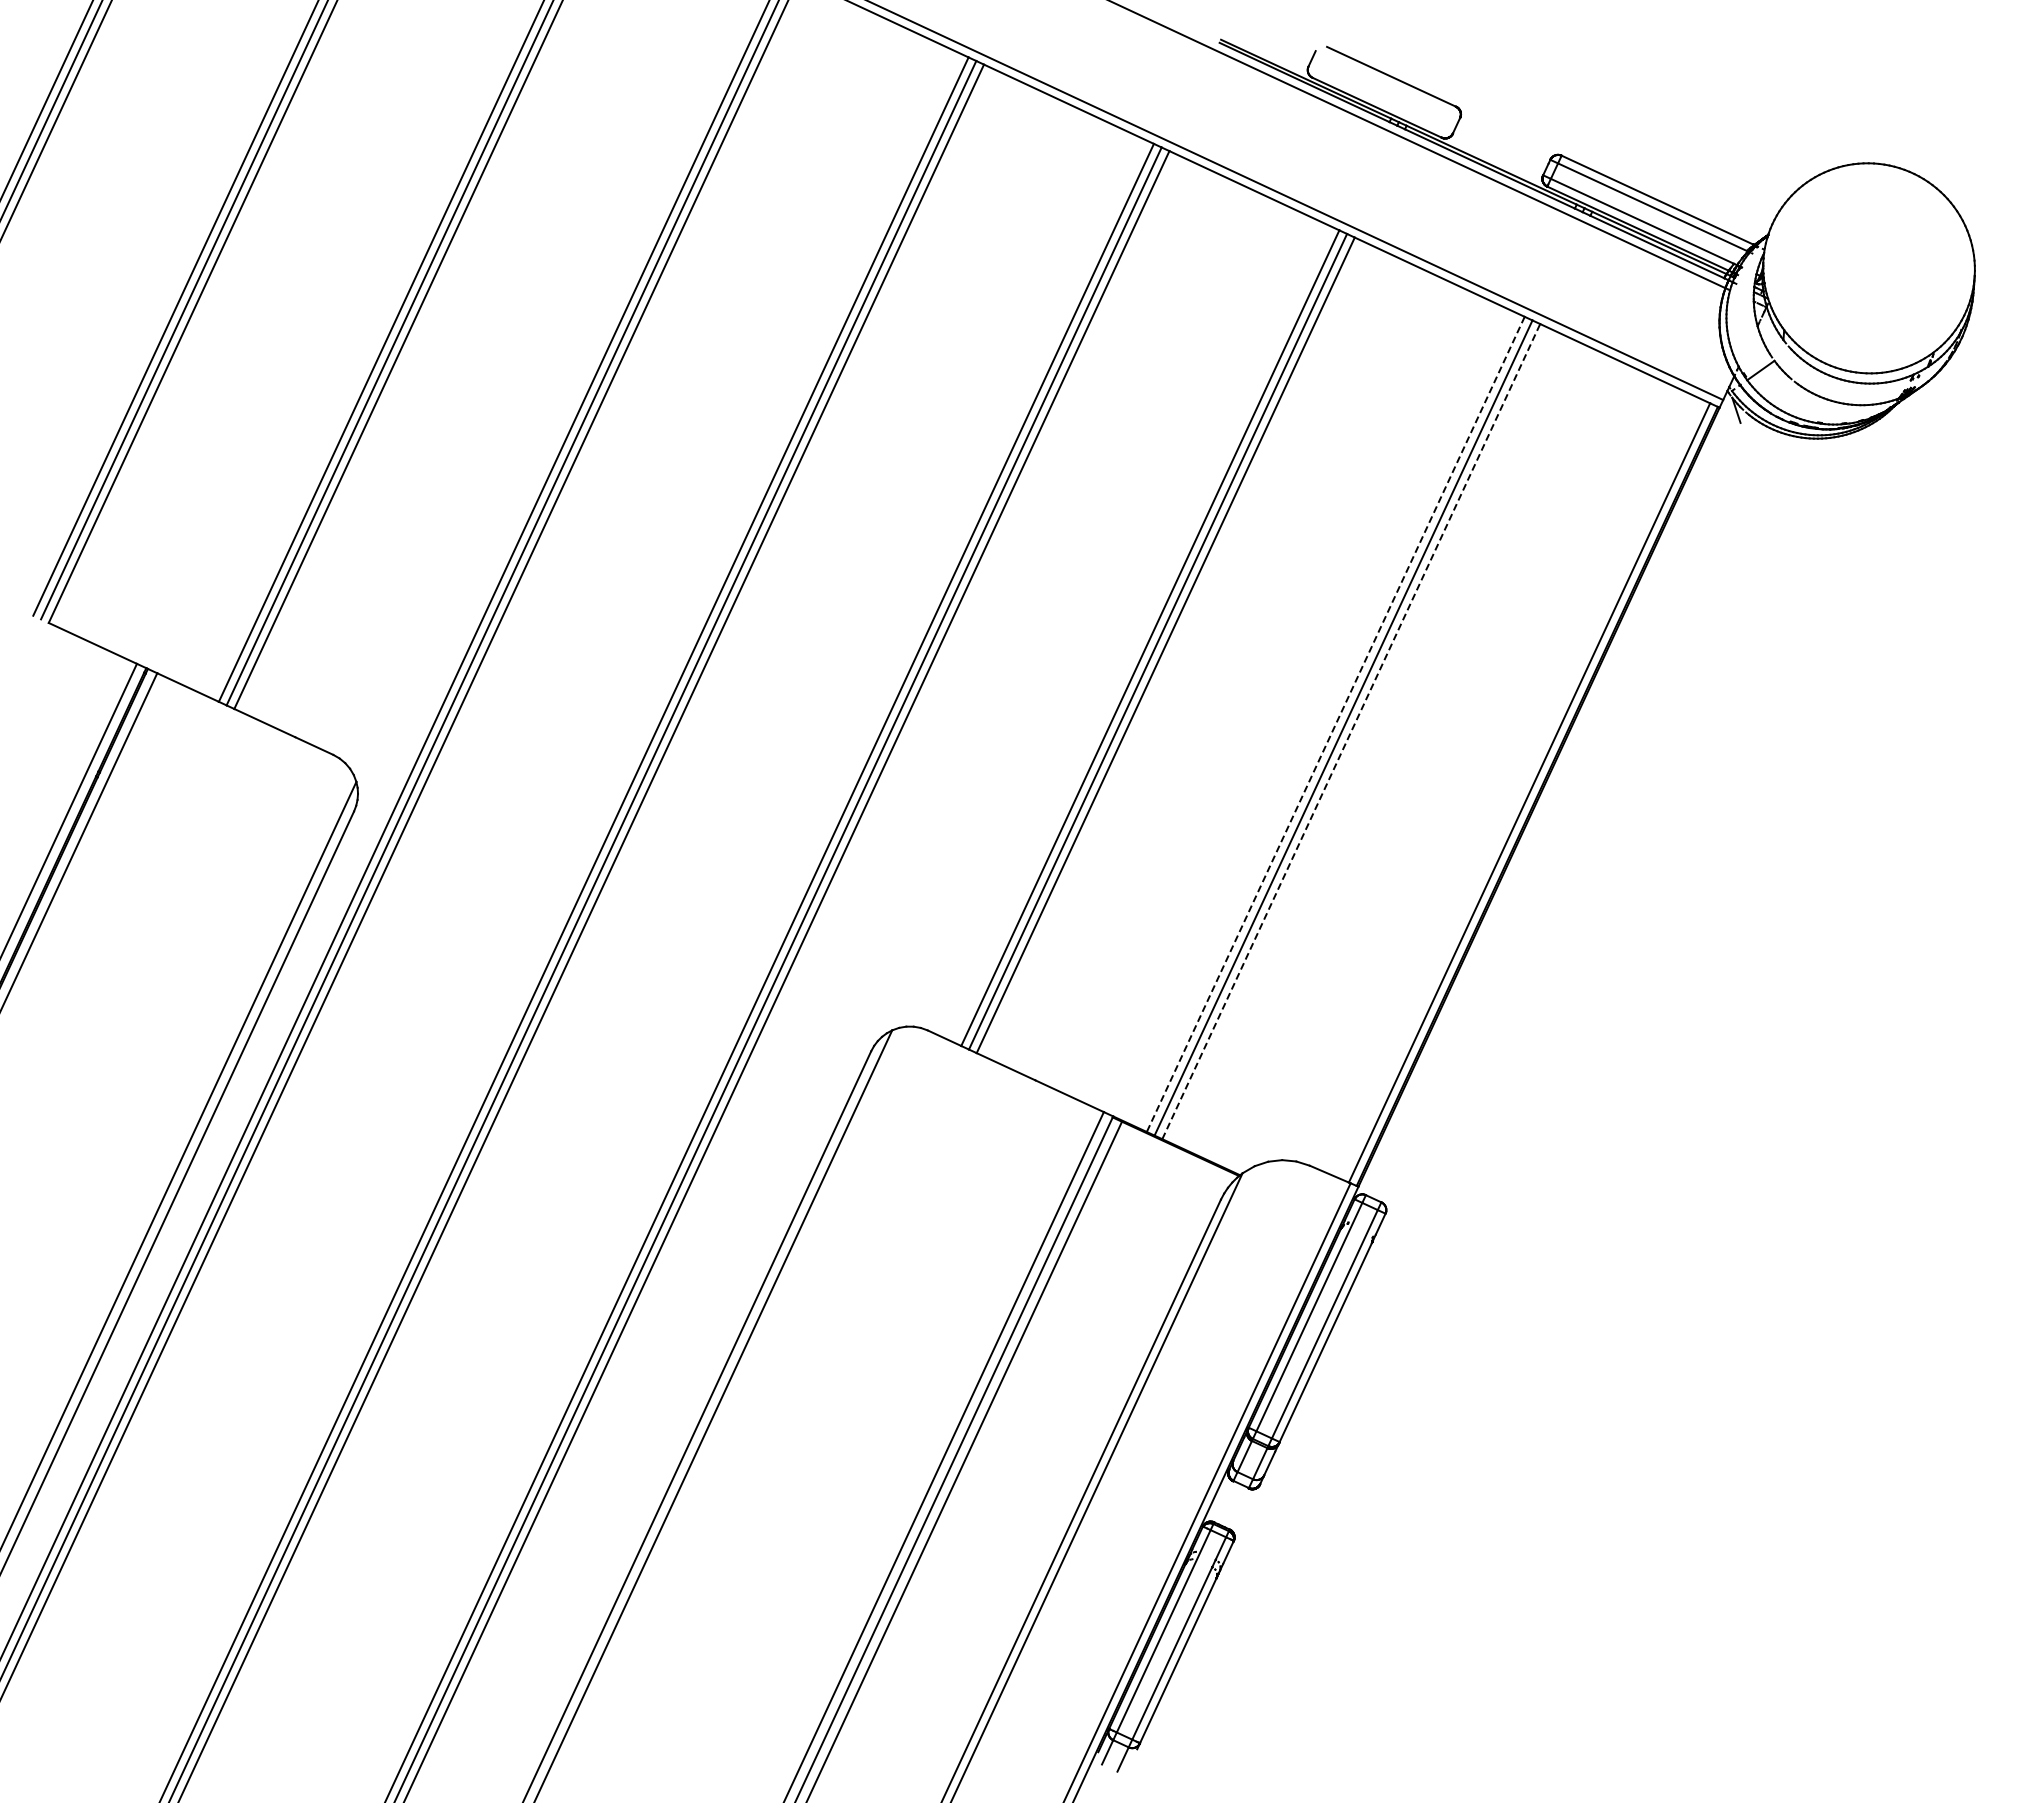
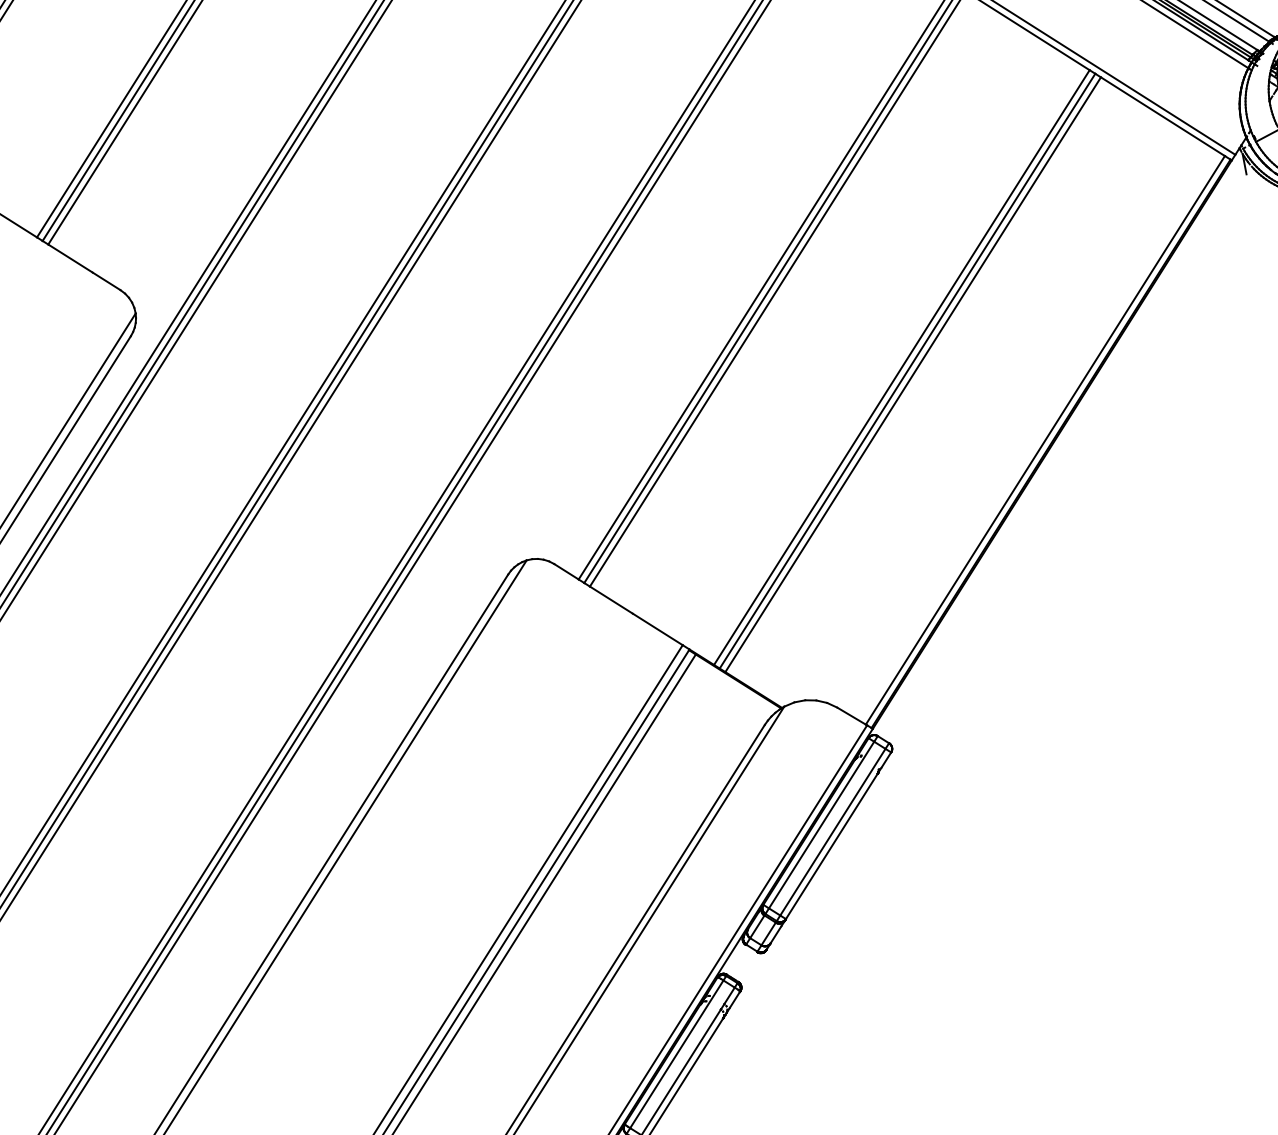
line: (1335, 724) -> (901, 367), dashed -> solid
line: (1351, 731) -> (913, 374), dashed -> solid

